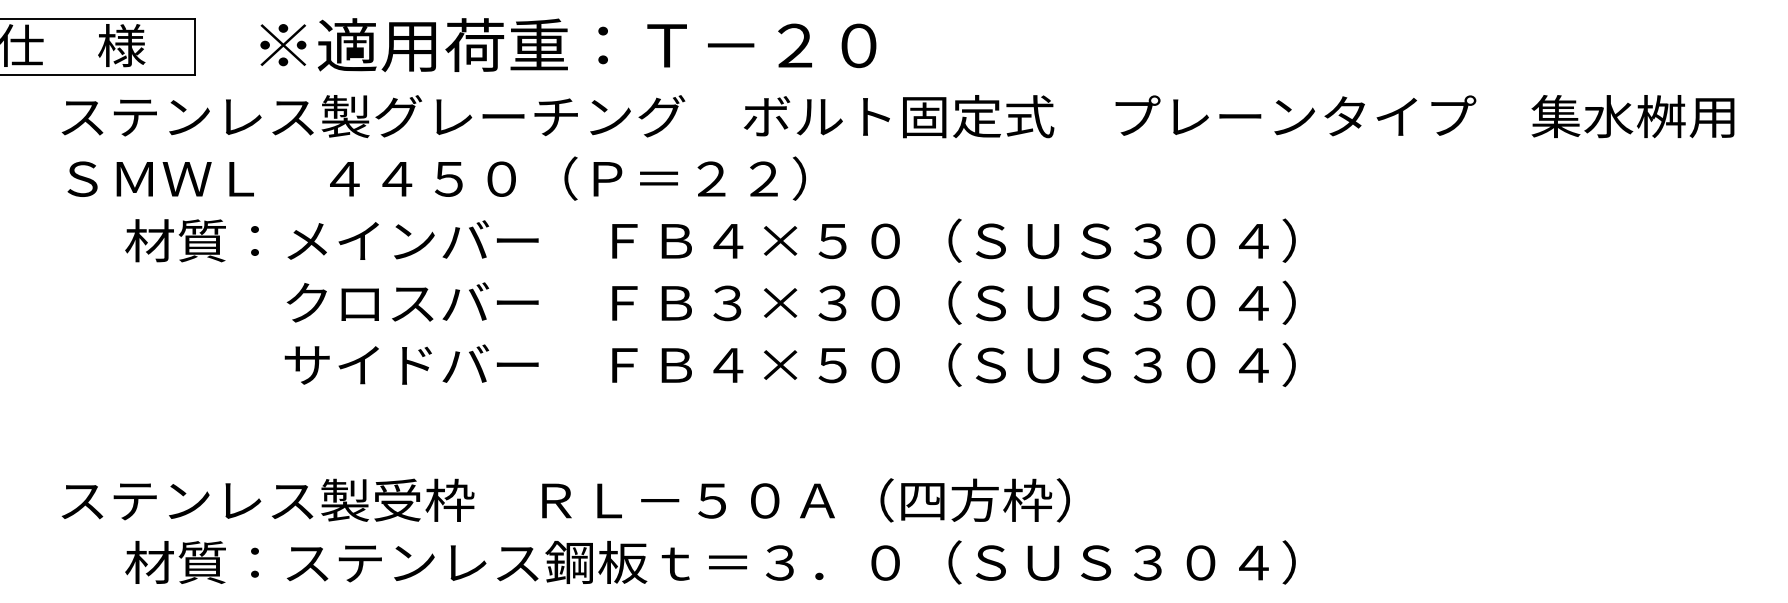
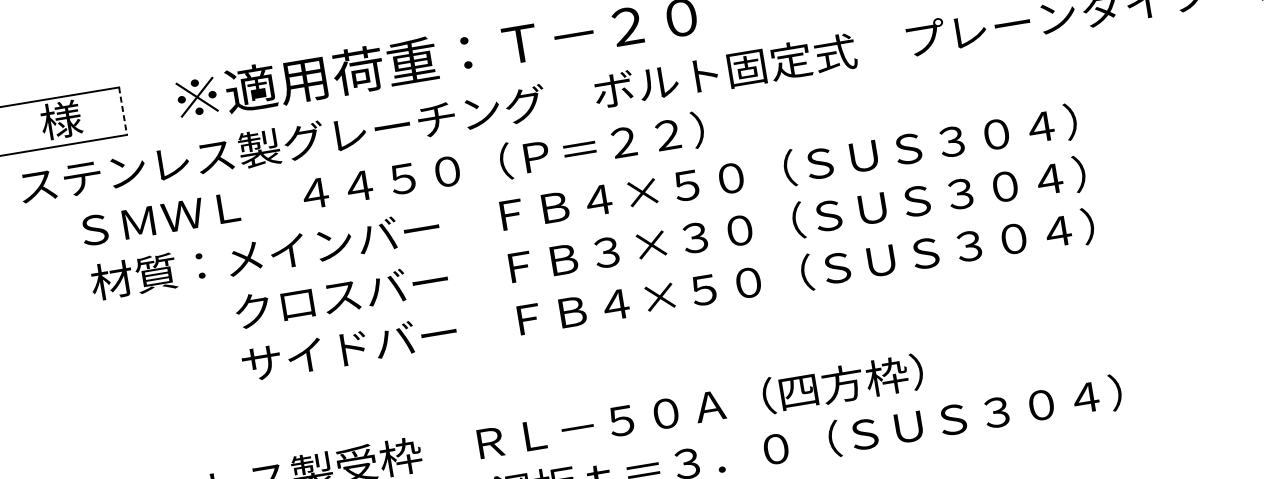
line: (194, 47) -> (122, 111), solid -> dashed
text: (436, 178) -> (392, 180), moved

